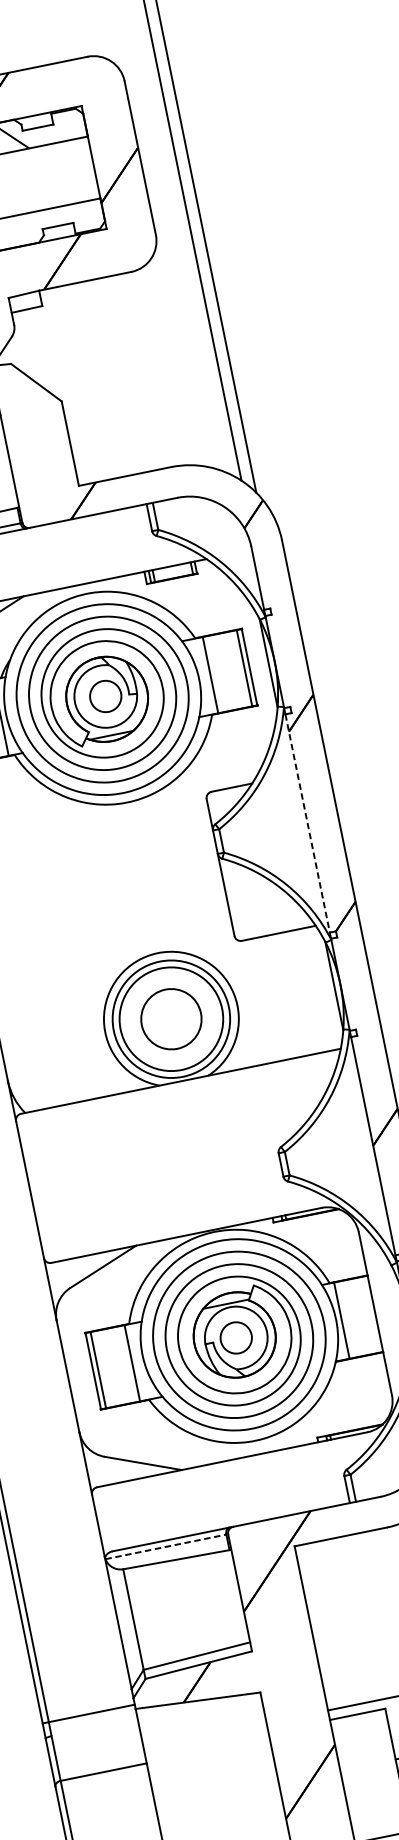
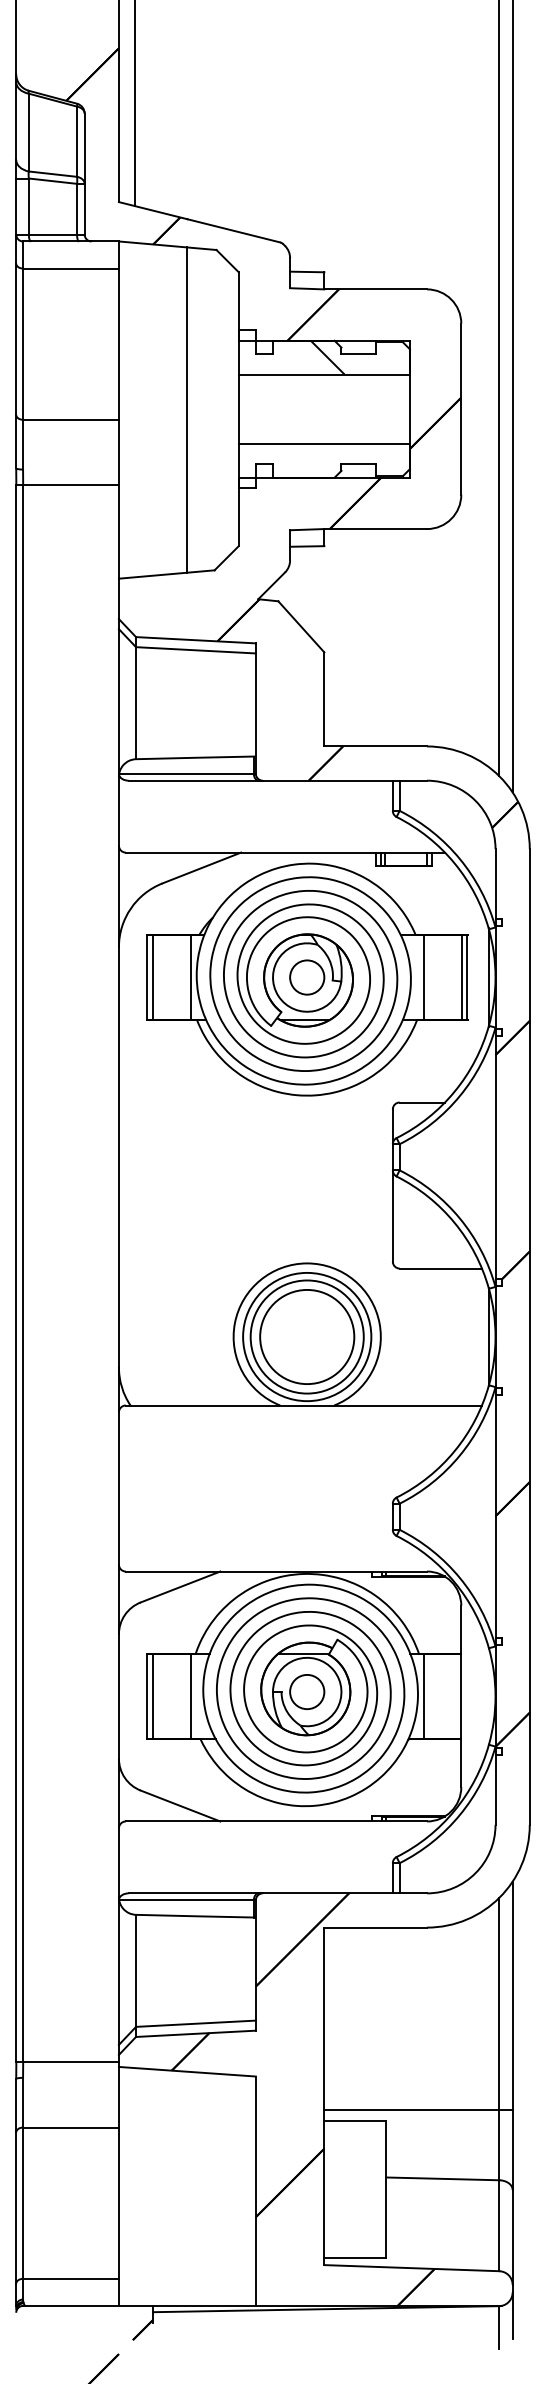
line: (307, 823) -> (495, 1157), dashed -> solid
circle: (171, 1018) -> (307, 1336), size x1.43
line: (166, 1546) -> (187, 1900), dashed -> solid

